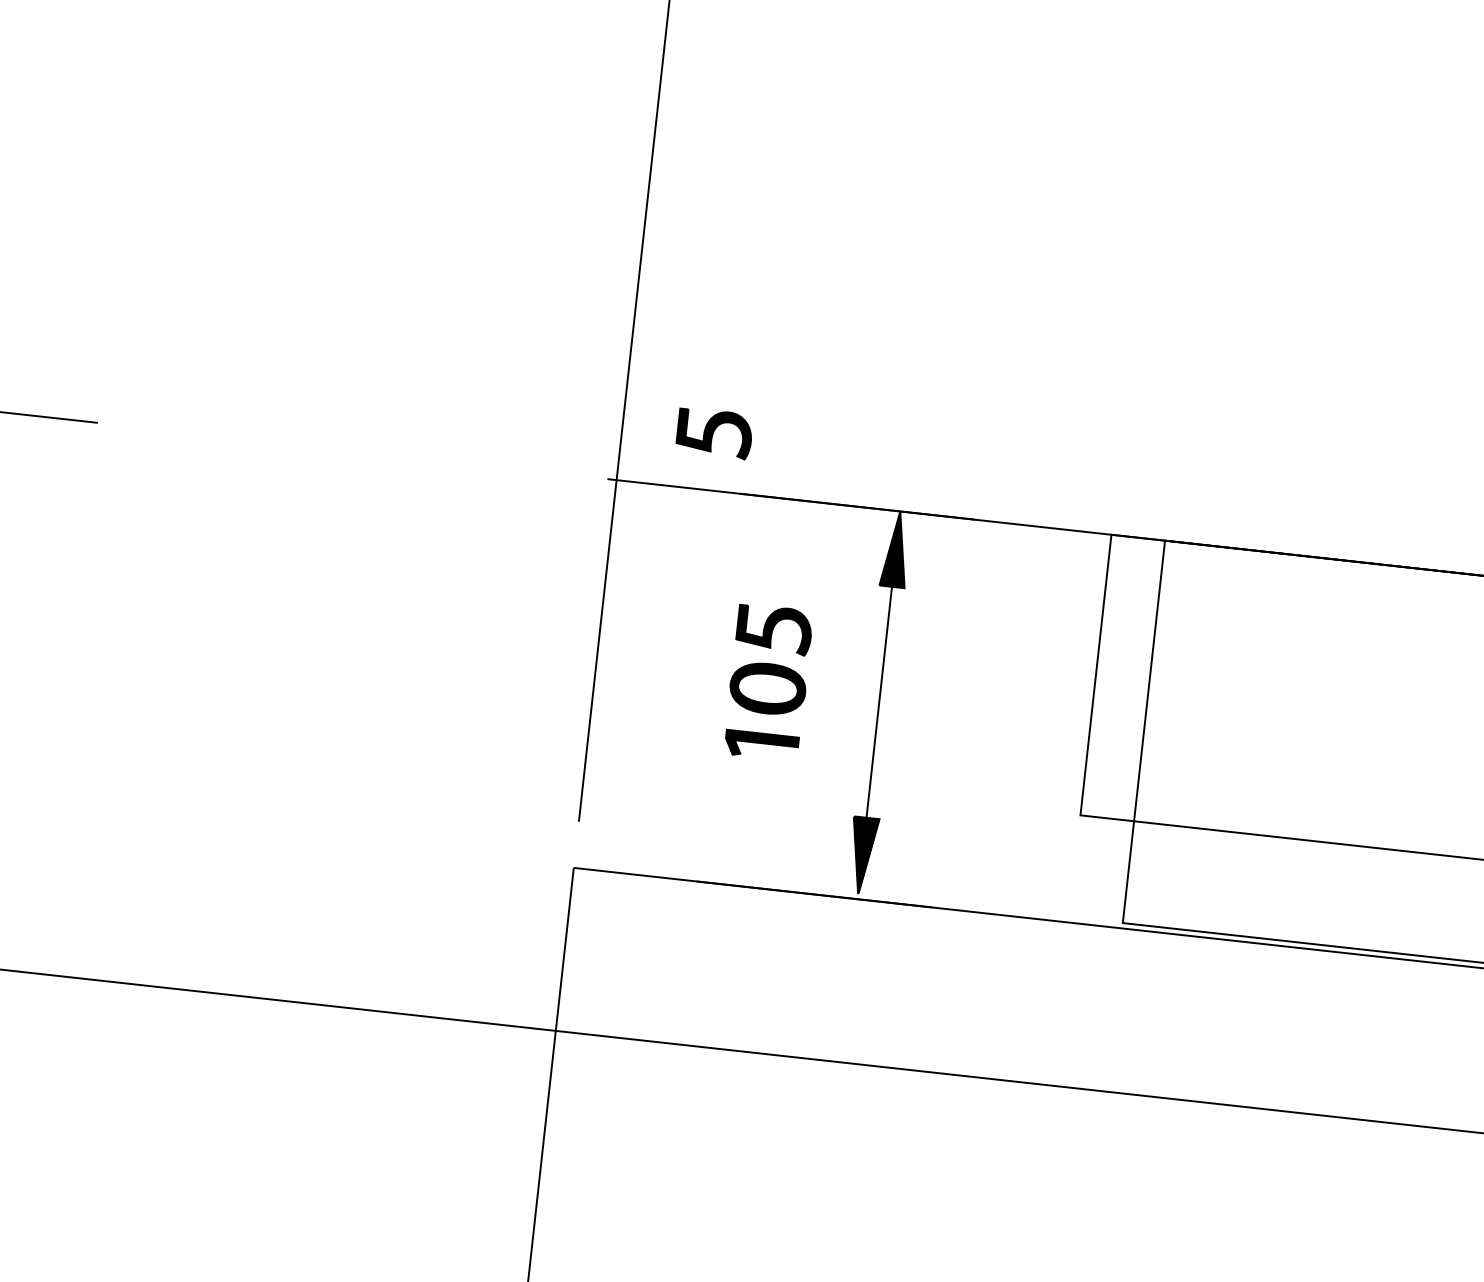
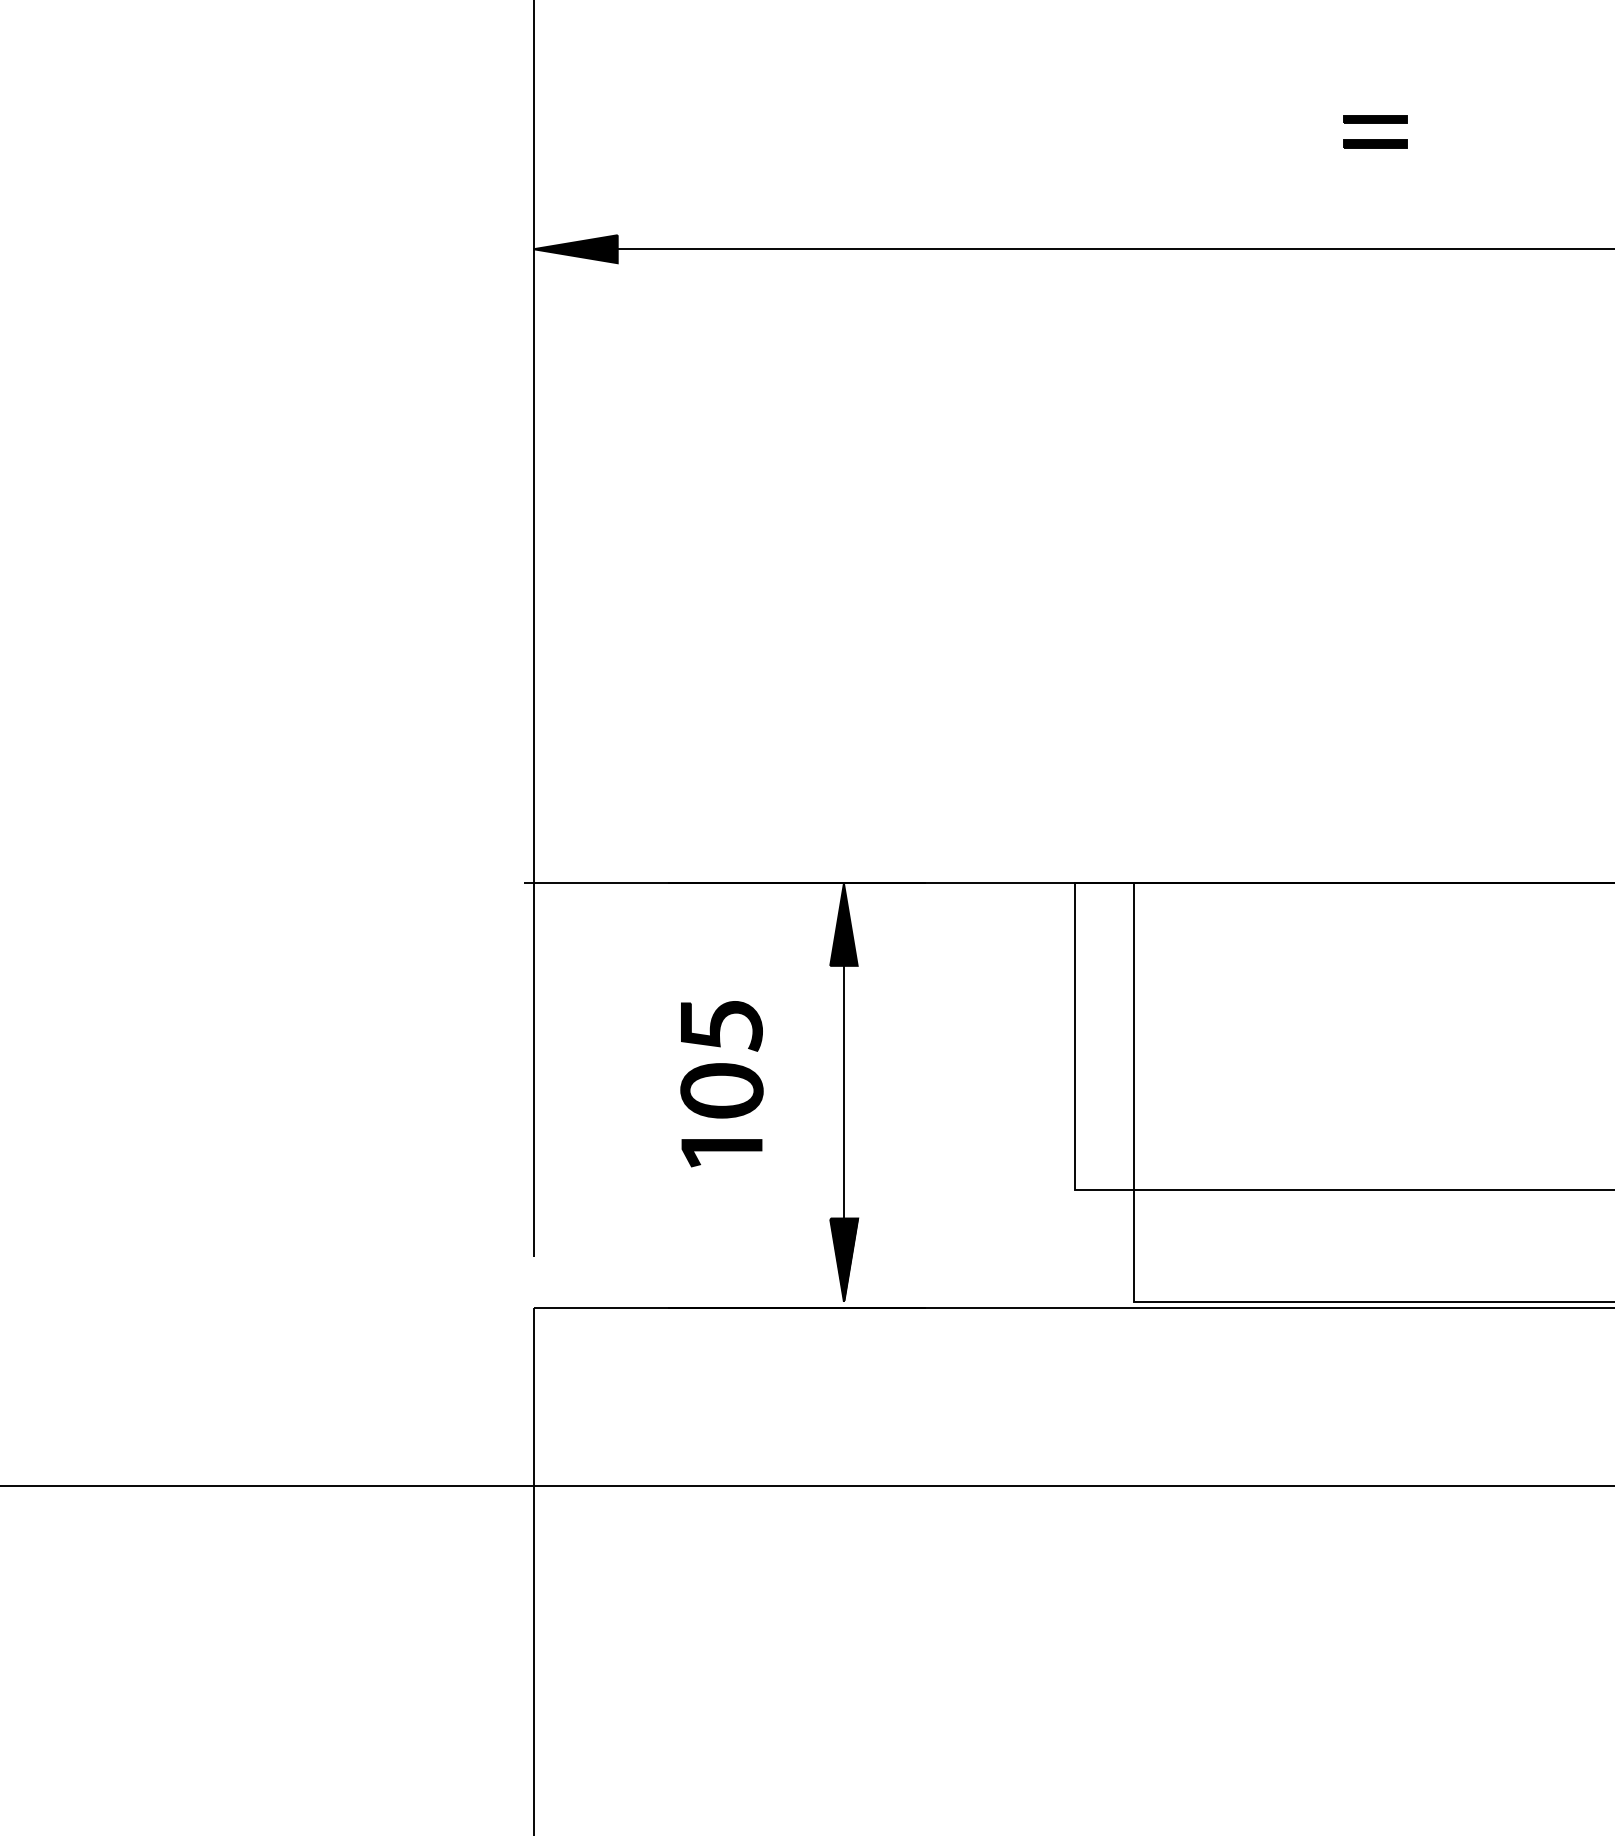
part: (714, 433) -> (633, 821), removed

